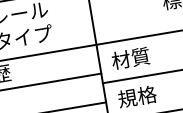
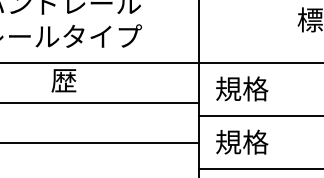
text: (130, 58) -> (241, 88), 材質 -> 規格

